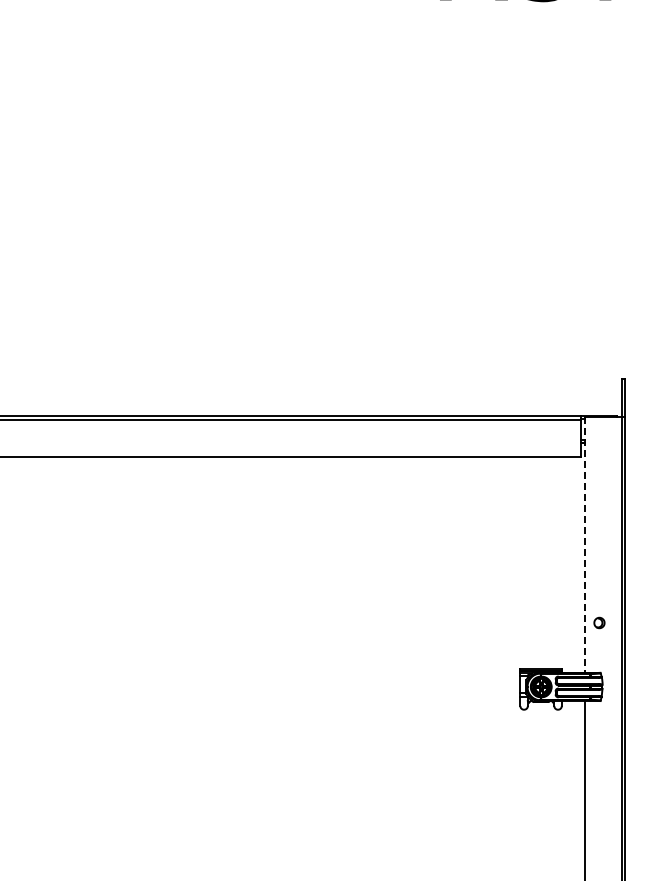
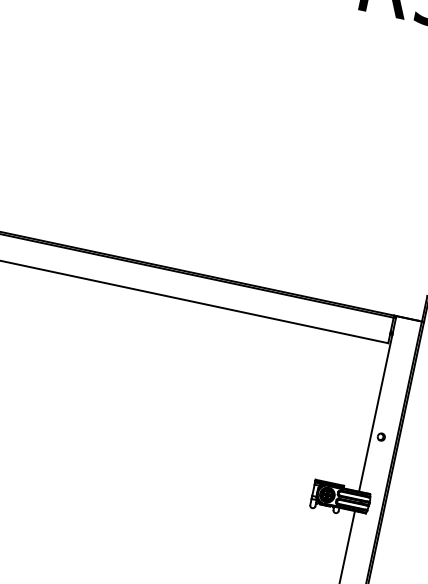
line: (584, 545) -> (377, 404), dashed -> solid
part: (599, 622) -> (381, 436), moved

